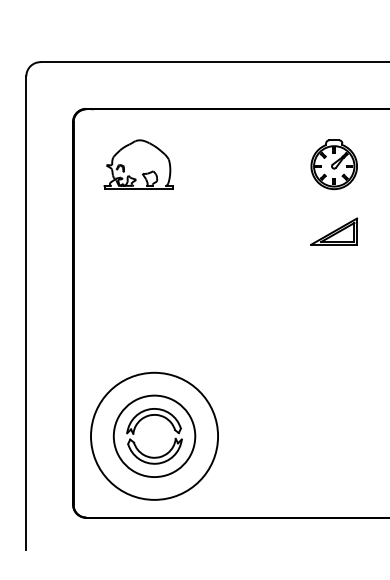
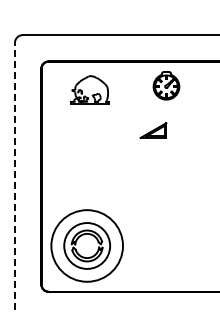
part: (137, 164) -> (89, 89), moved
part: (334, 164) -> (166, 85), moved
part: (334, 231) -> (153, 130), moved
line: (25, 313) -> (14, 176), solid -> dashed

